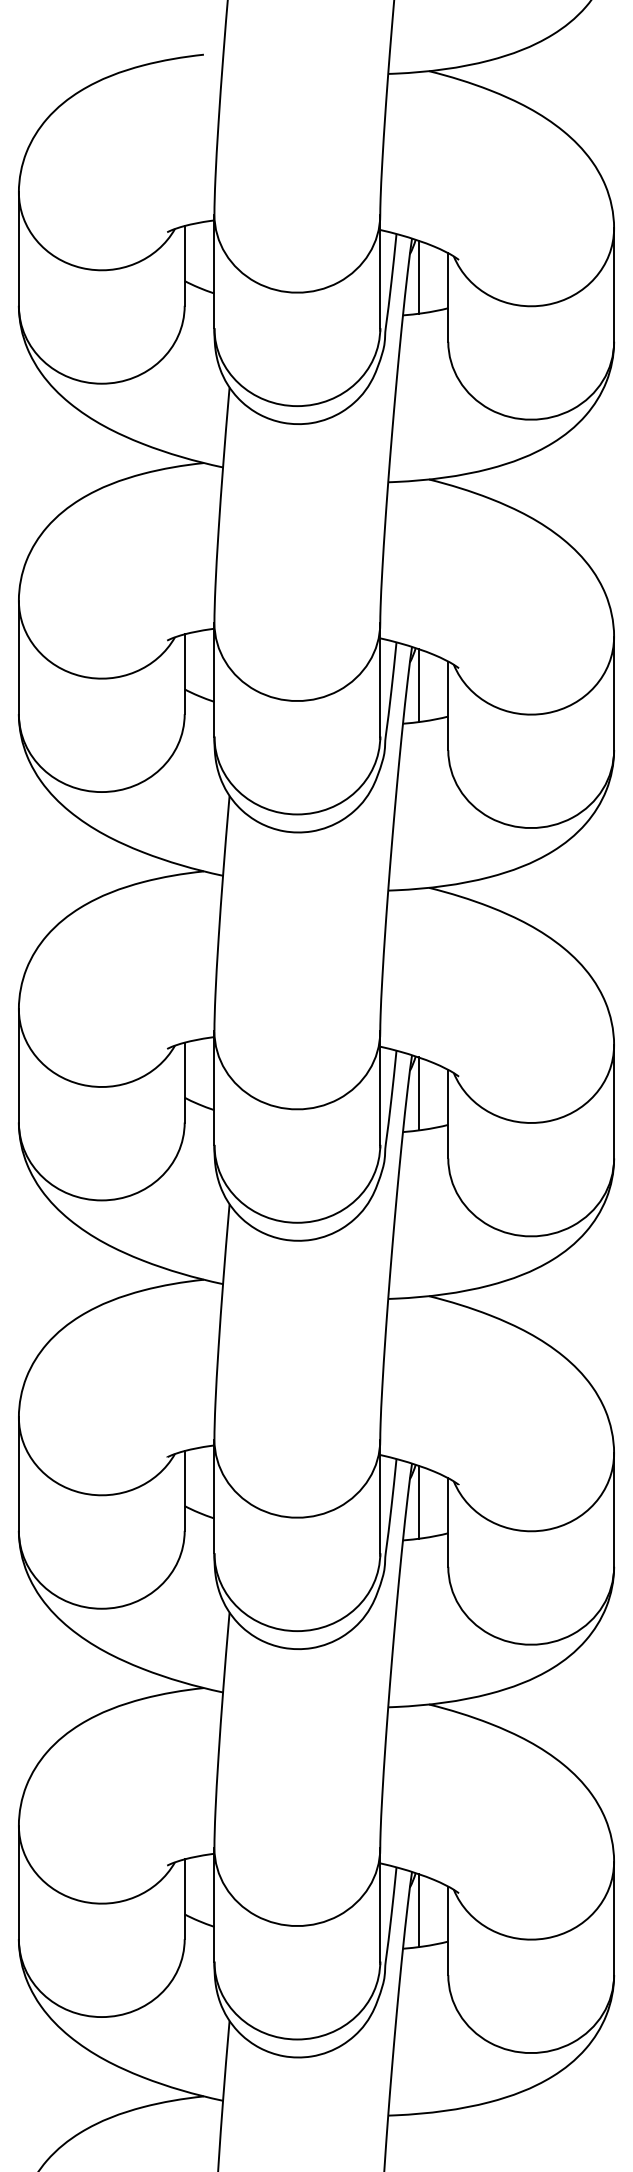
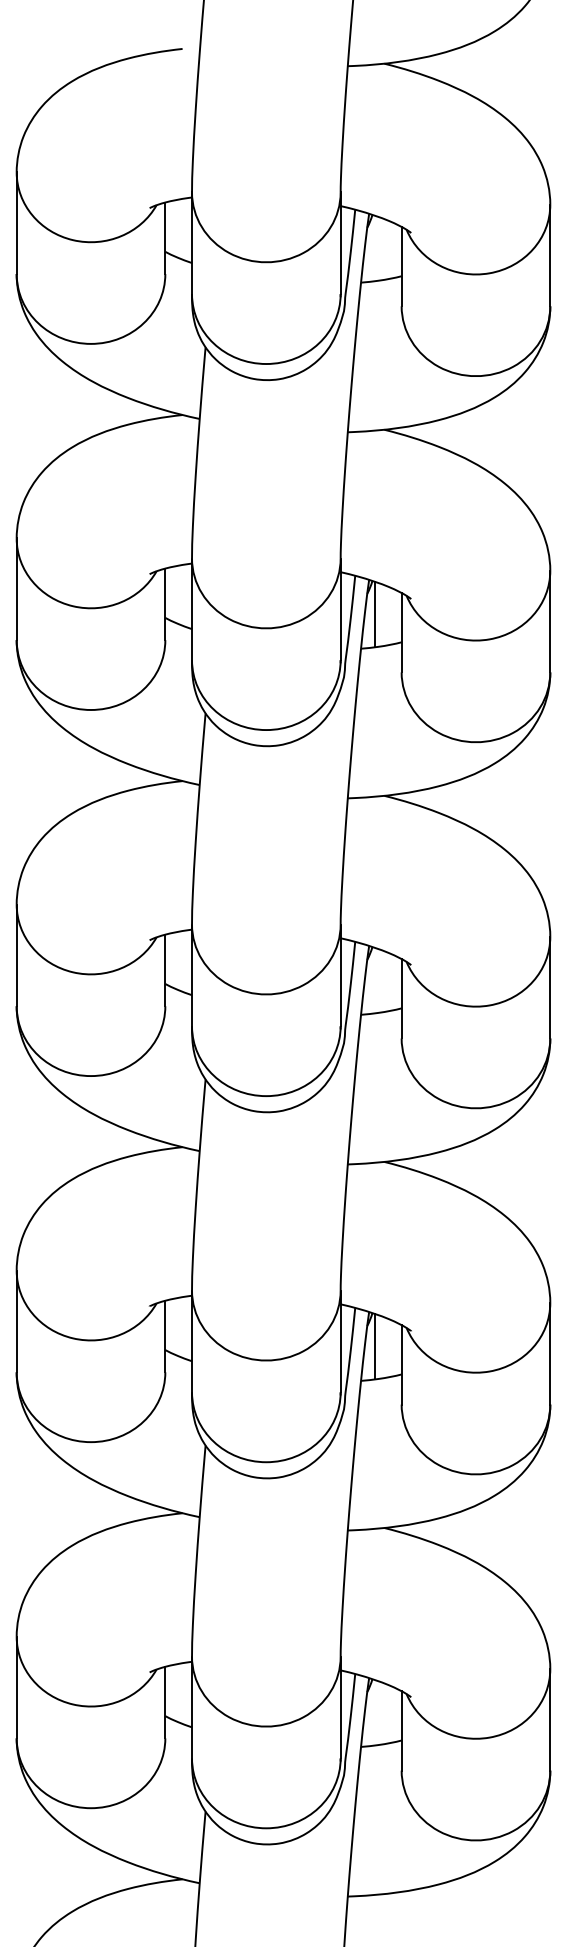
line: (418, 276) -> (374, 247), removed
line: (418, 1093) -> (374, 980), removed
line: (418, 1910) -> (374, 1712), removed

